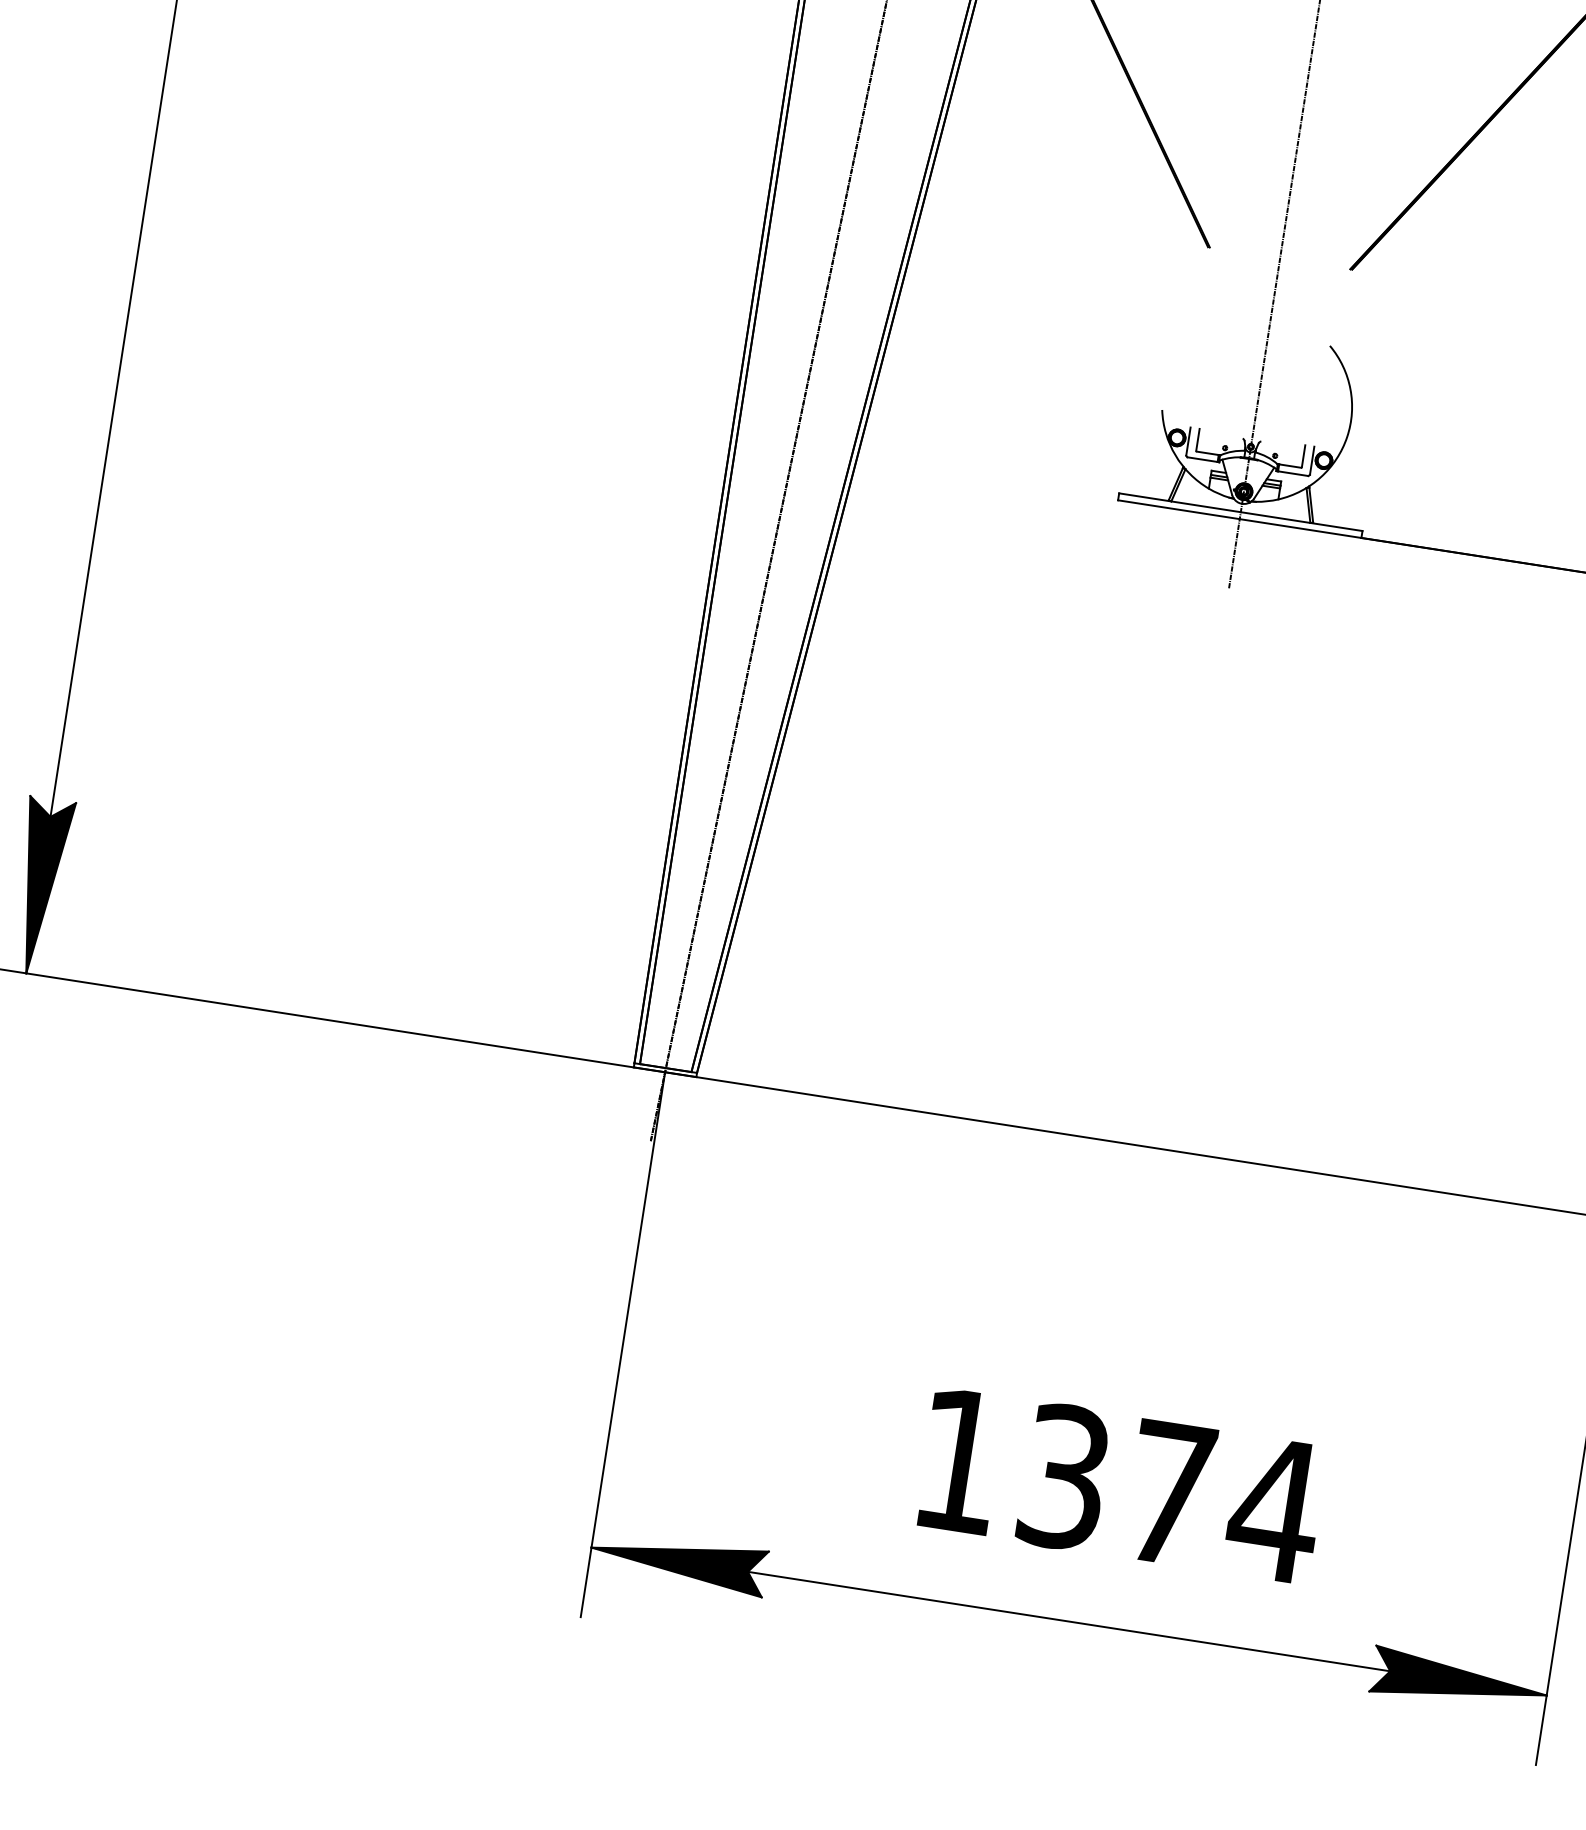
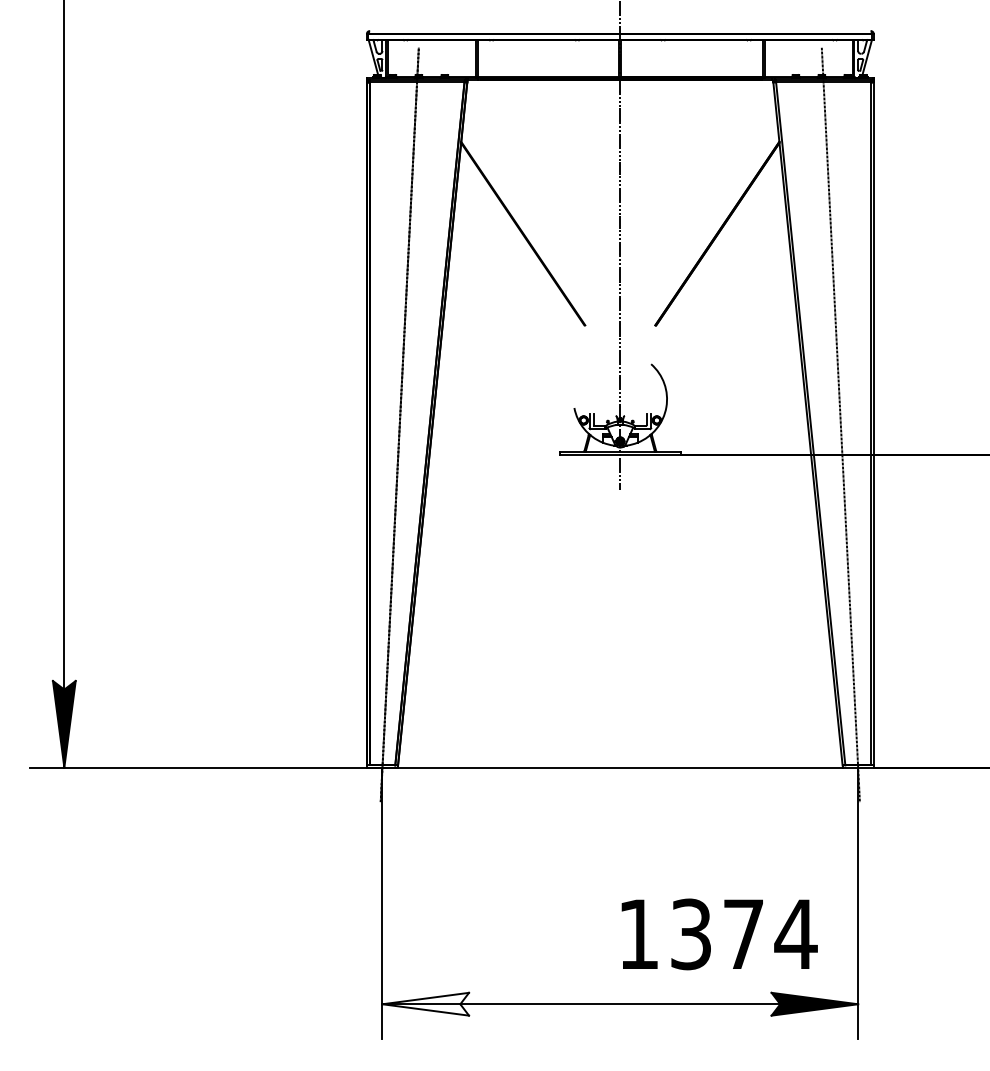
text: (1121, 1486) -> (719, 934), moved
fill: (678, 1559) -> (425, 1003), removed

